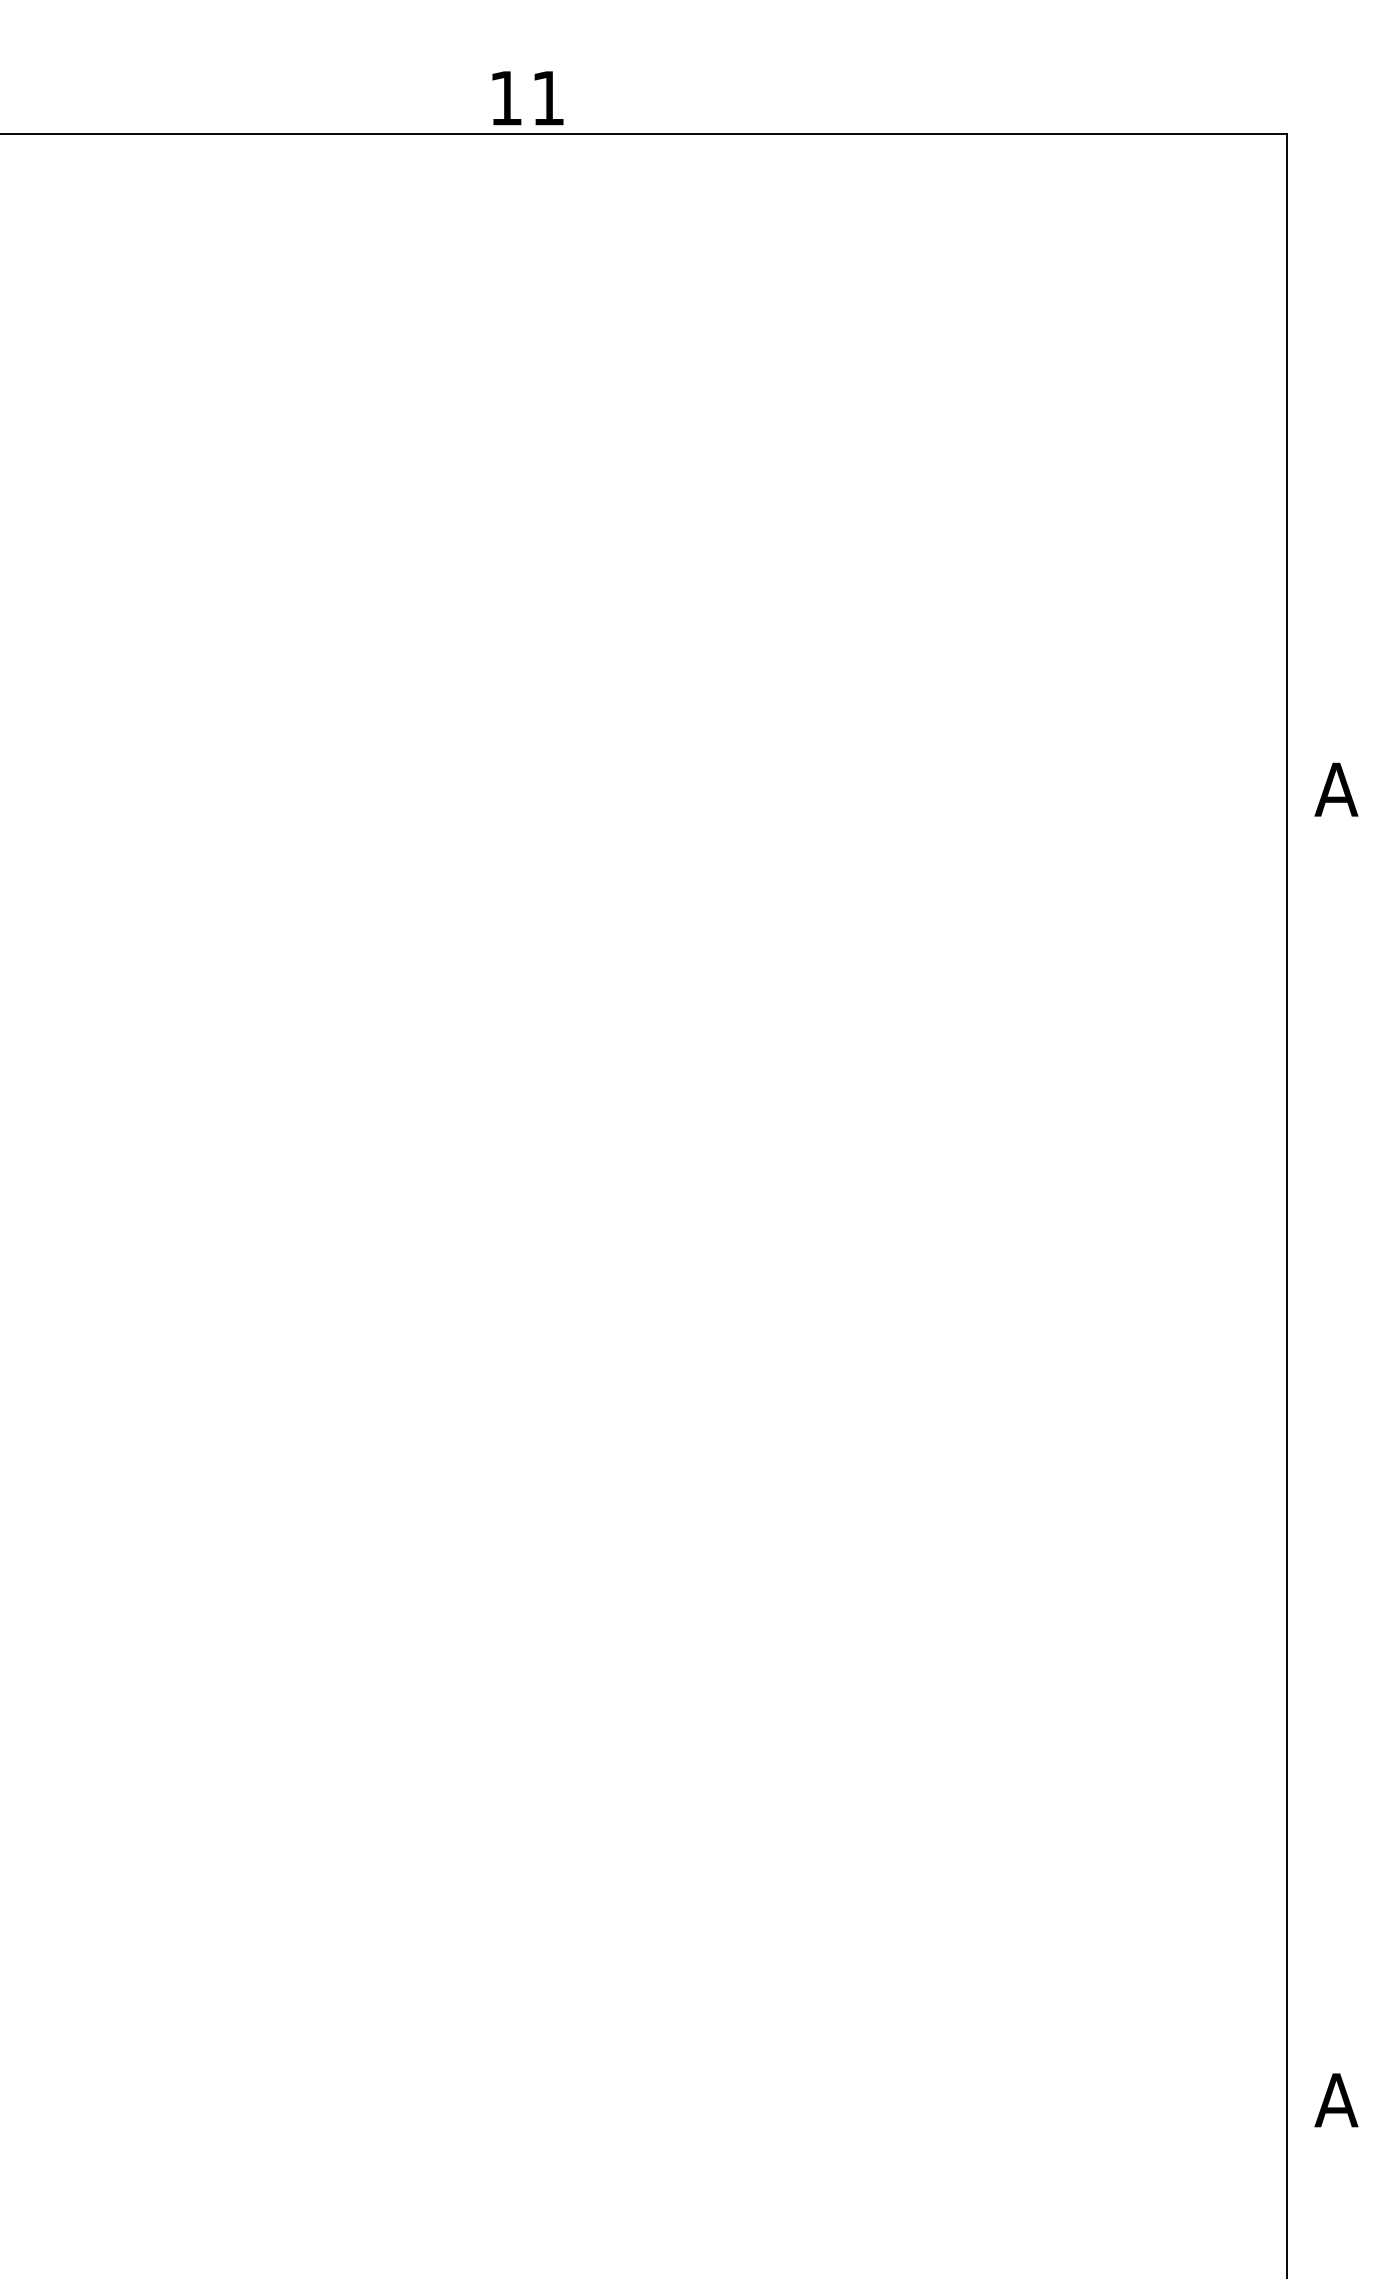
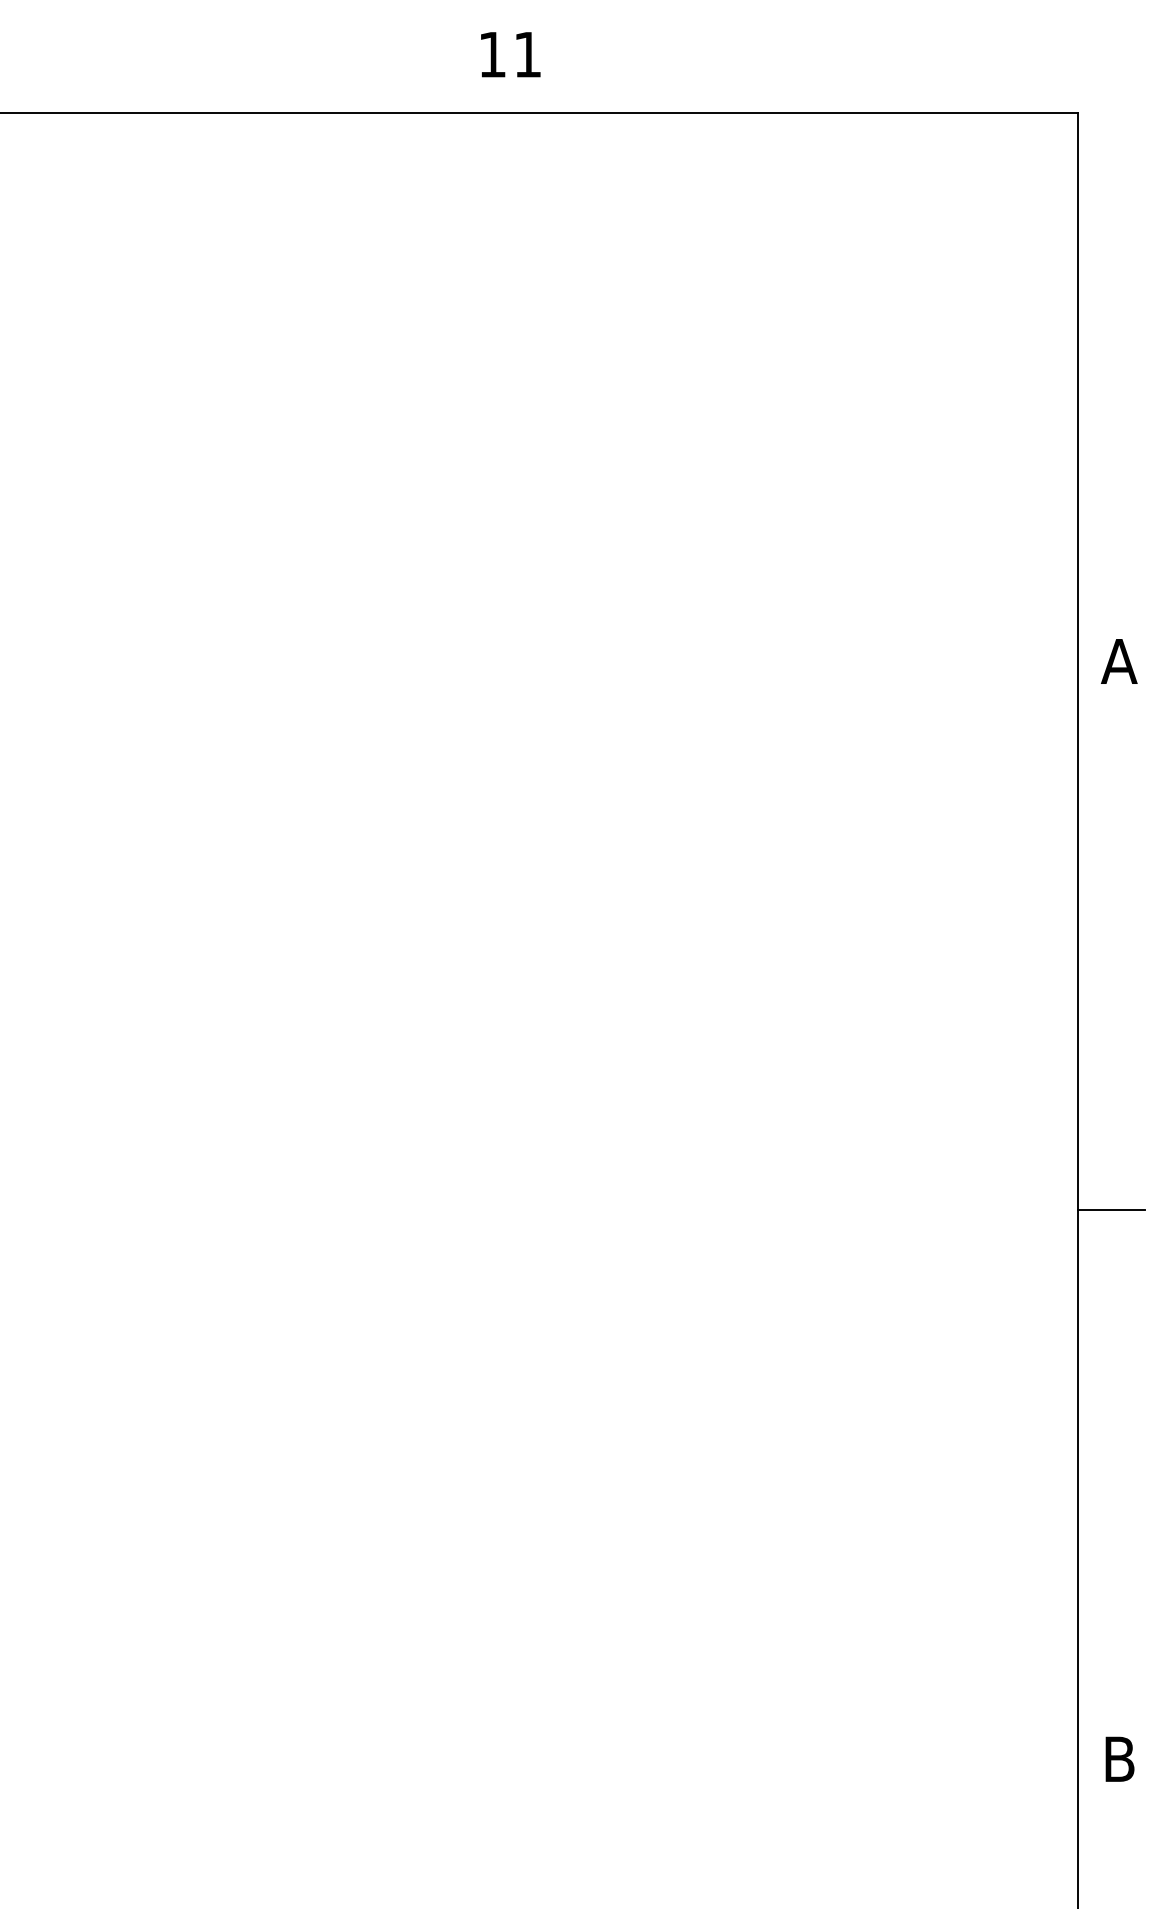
text: (527, 98) -> (510, 54), moved
line: (1326, 1445) -> (1110, 1210), added
text: (1336, 2100) -> (1119, 1759), A -> B

